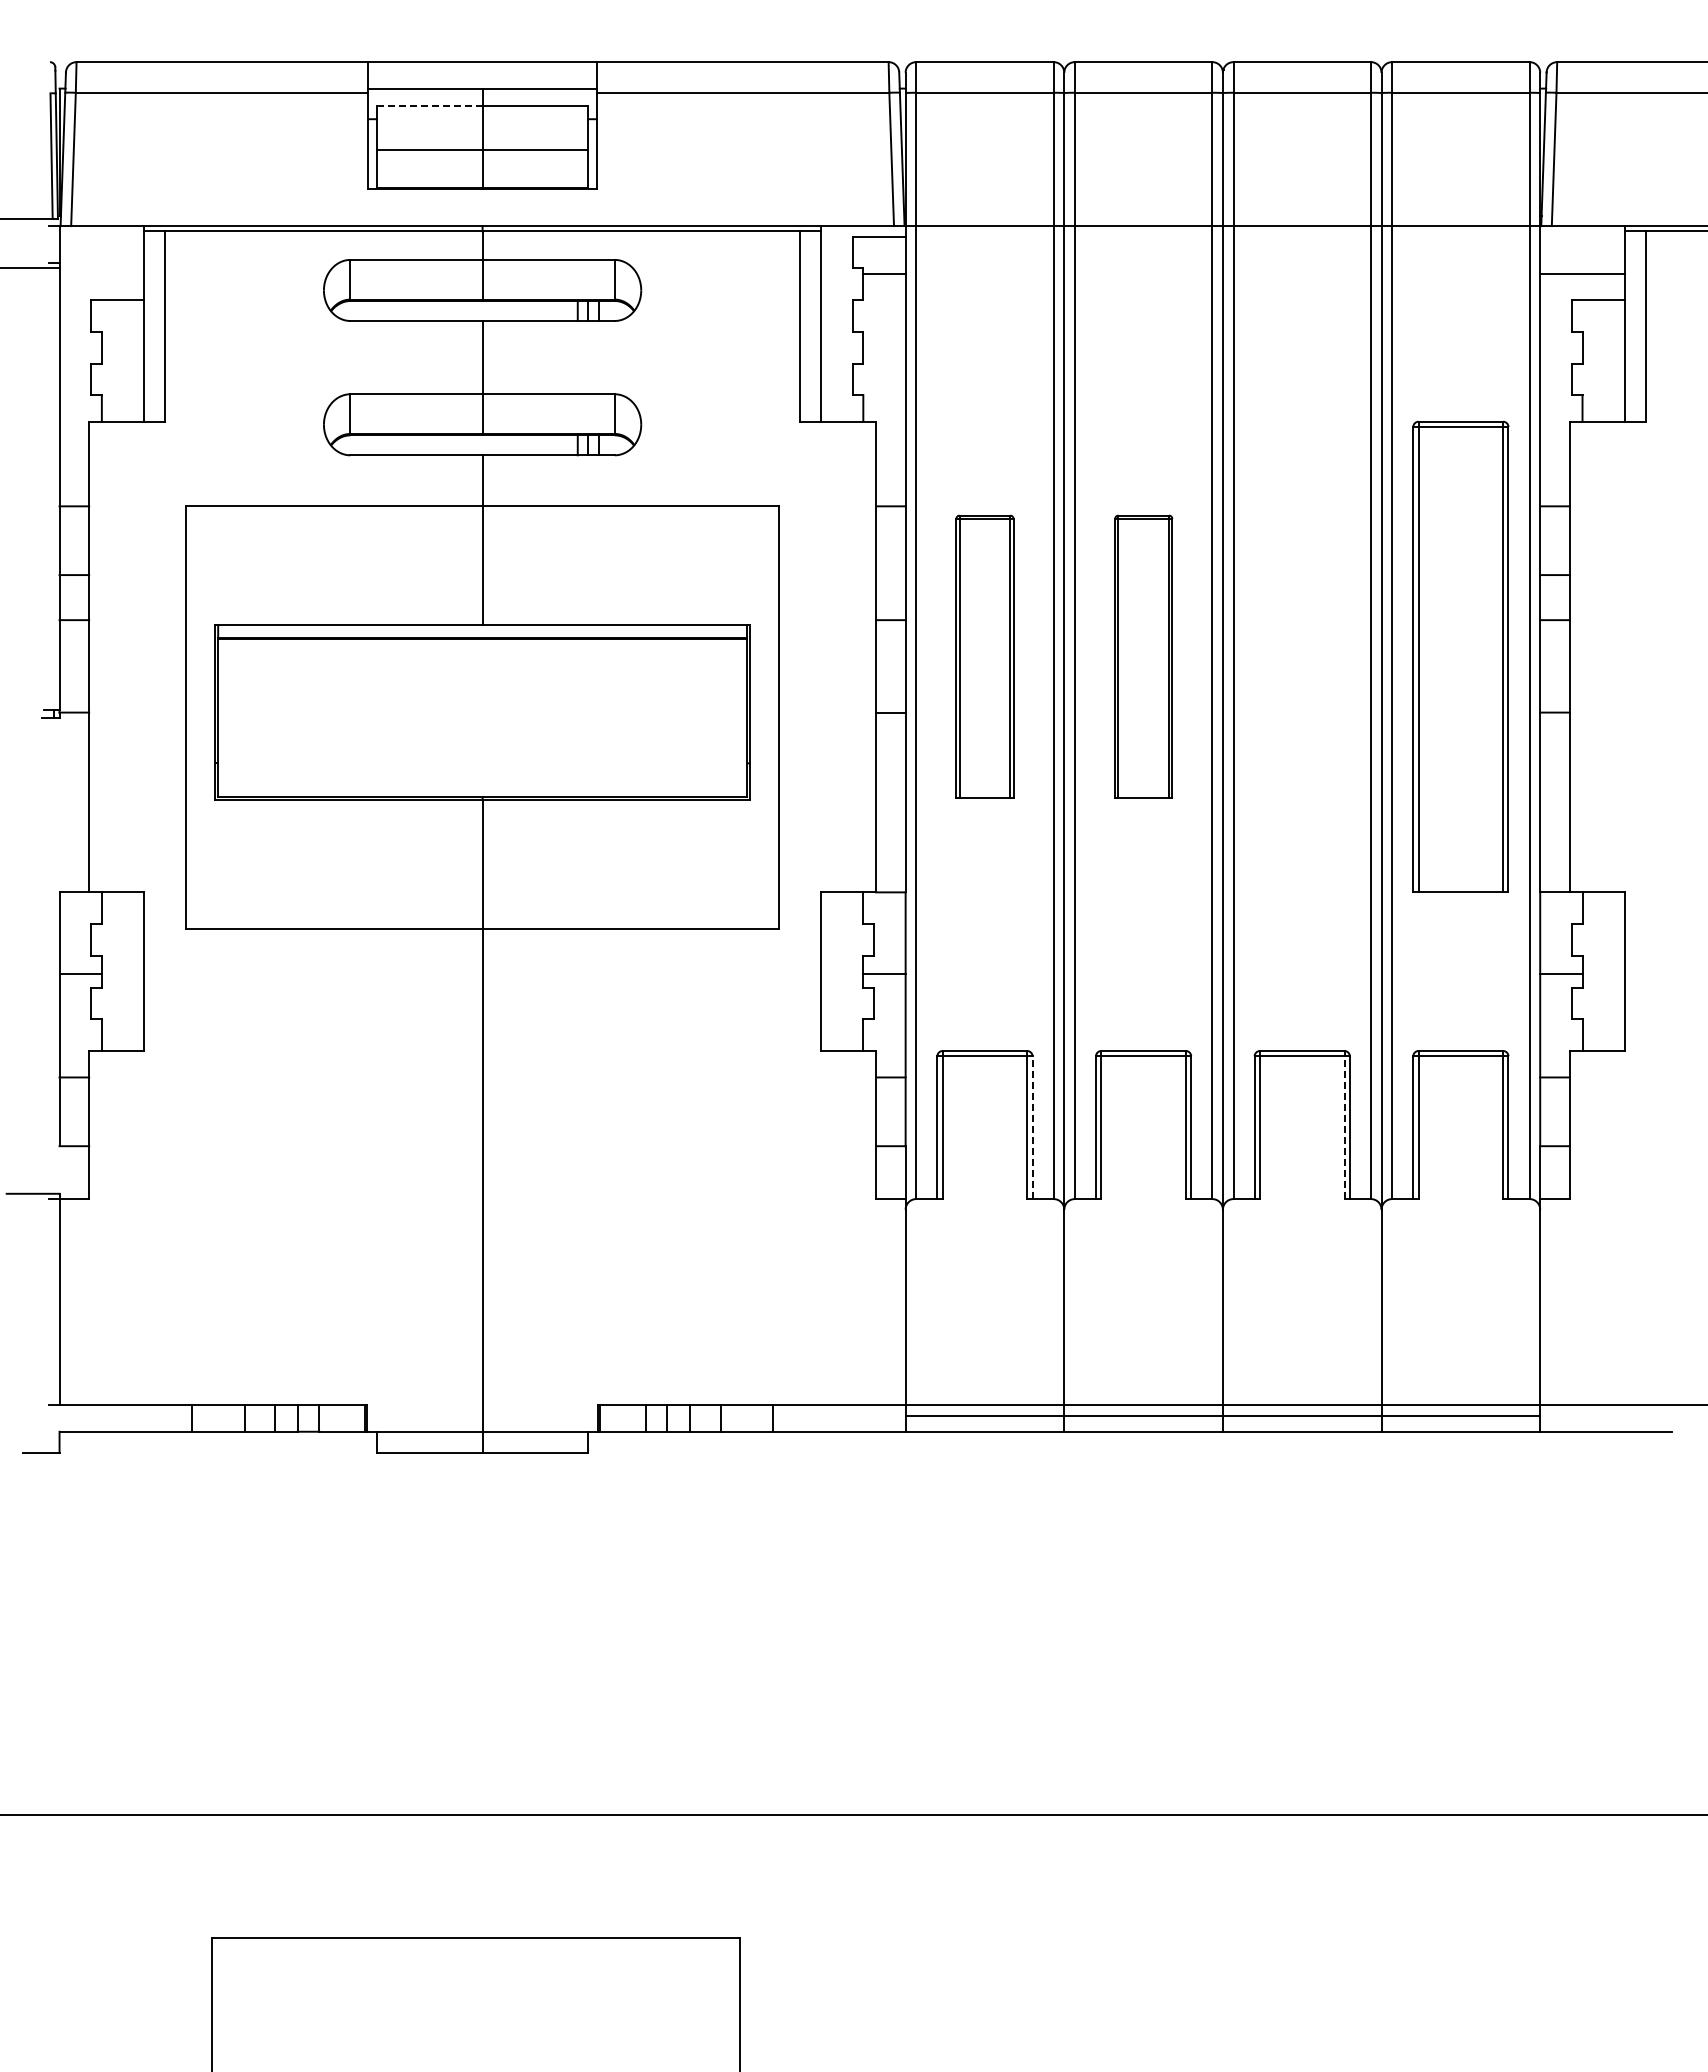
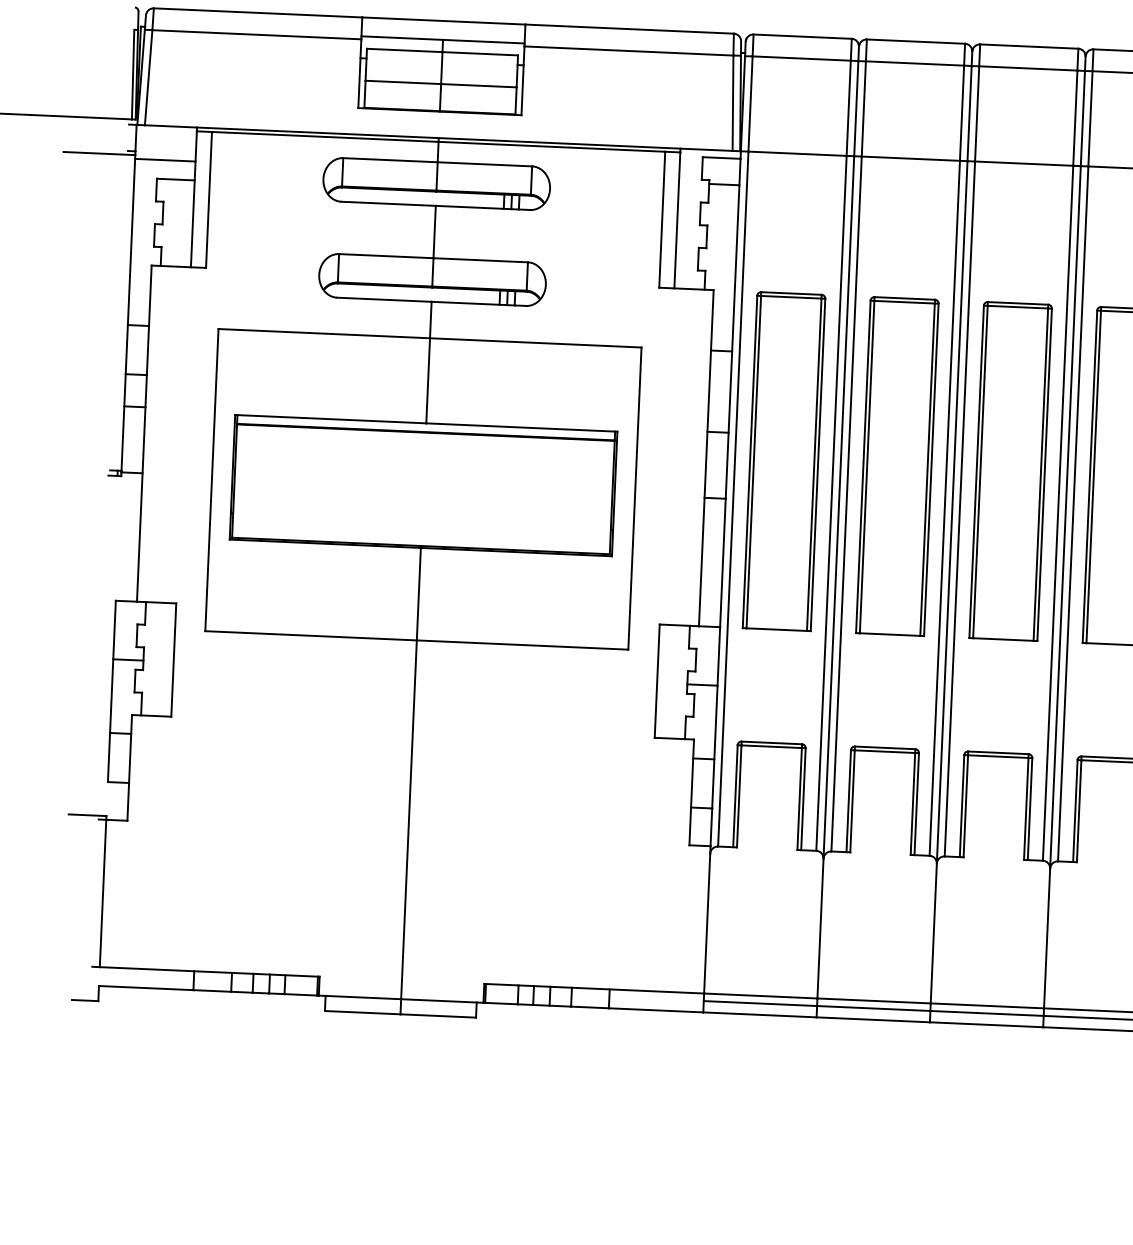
line: (429, 105) -> (404, 50), dashed -> solid
line: (101, 273) -> (165, 160), added
part: (984, 656) -> (783, 461), size x1.67
part: (1143, 656) -> (897, 466), size x1.67
part: (1301, 656) -> (1010, 471), added
line: (1032, 1127) -> (803, 799), dashed -> solid
line: (1344, 1127) -> (1026, 808), dashed -> solid

